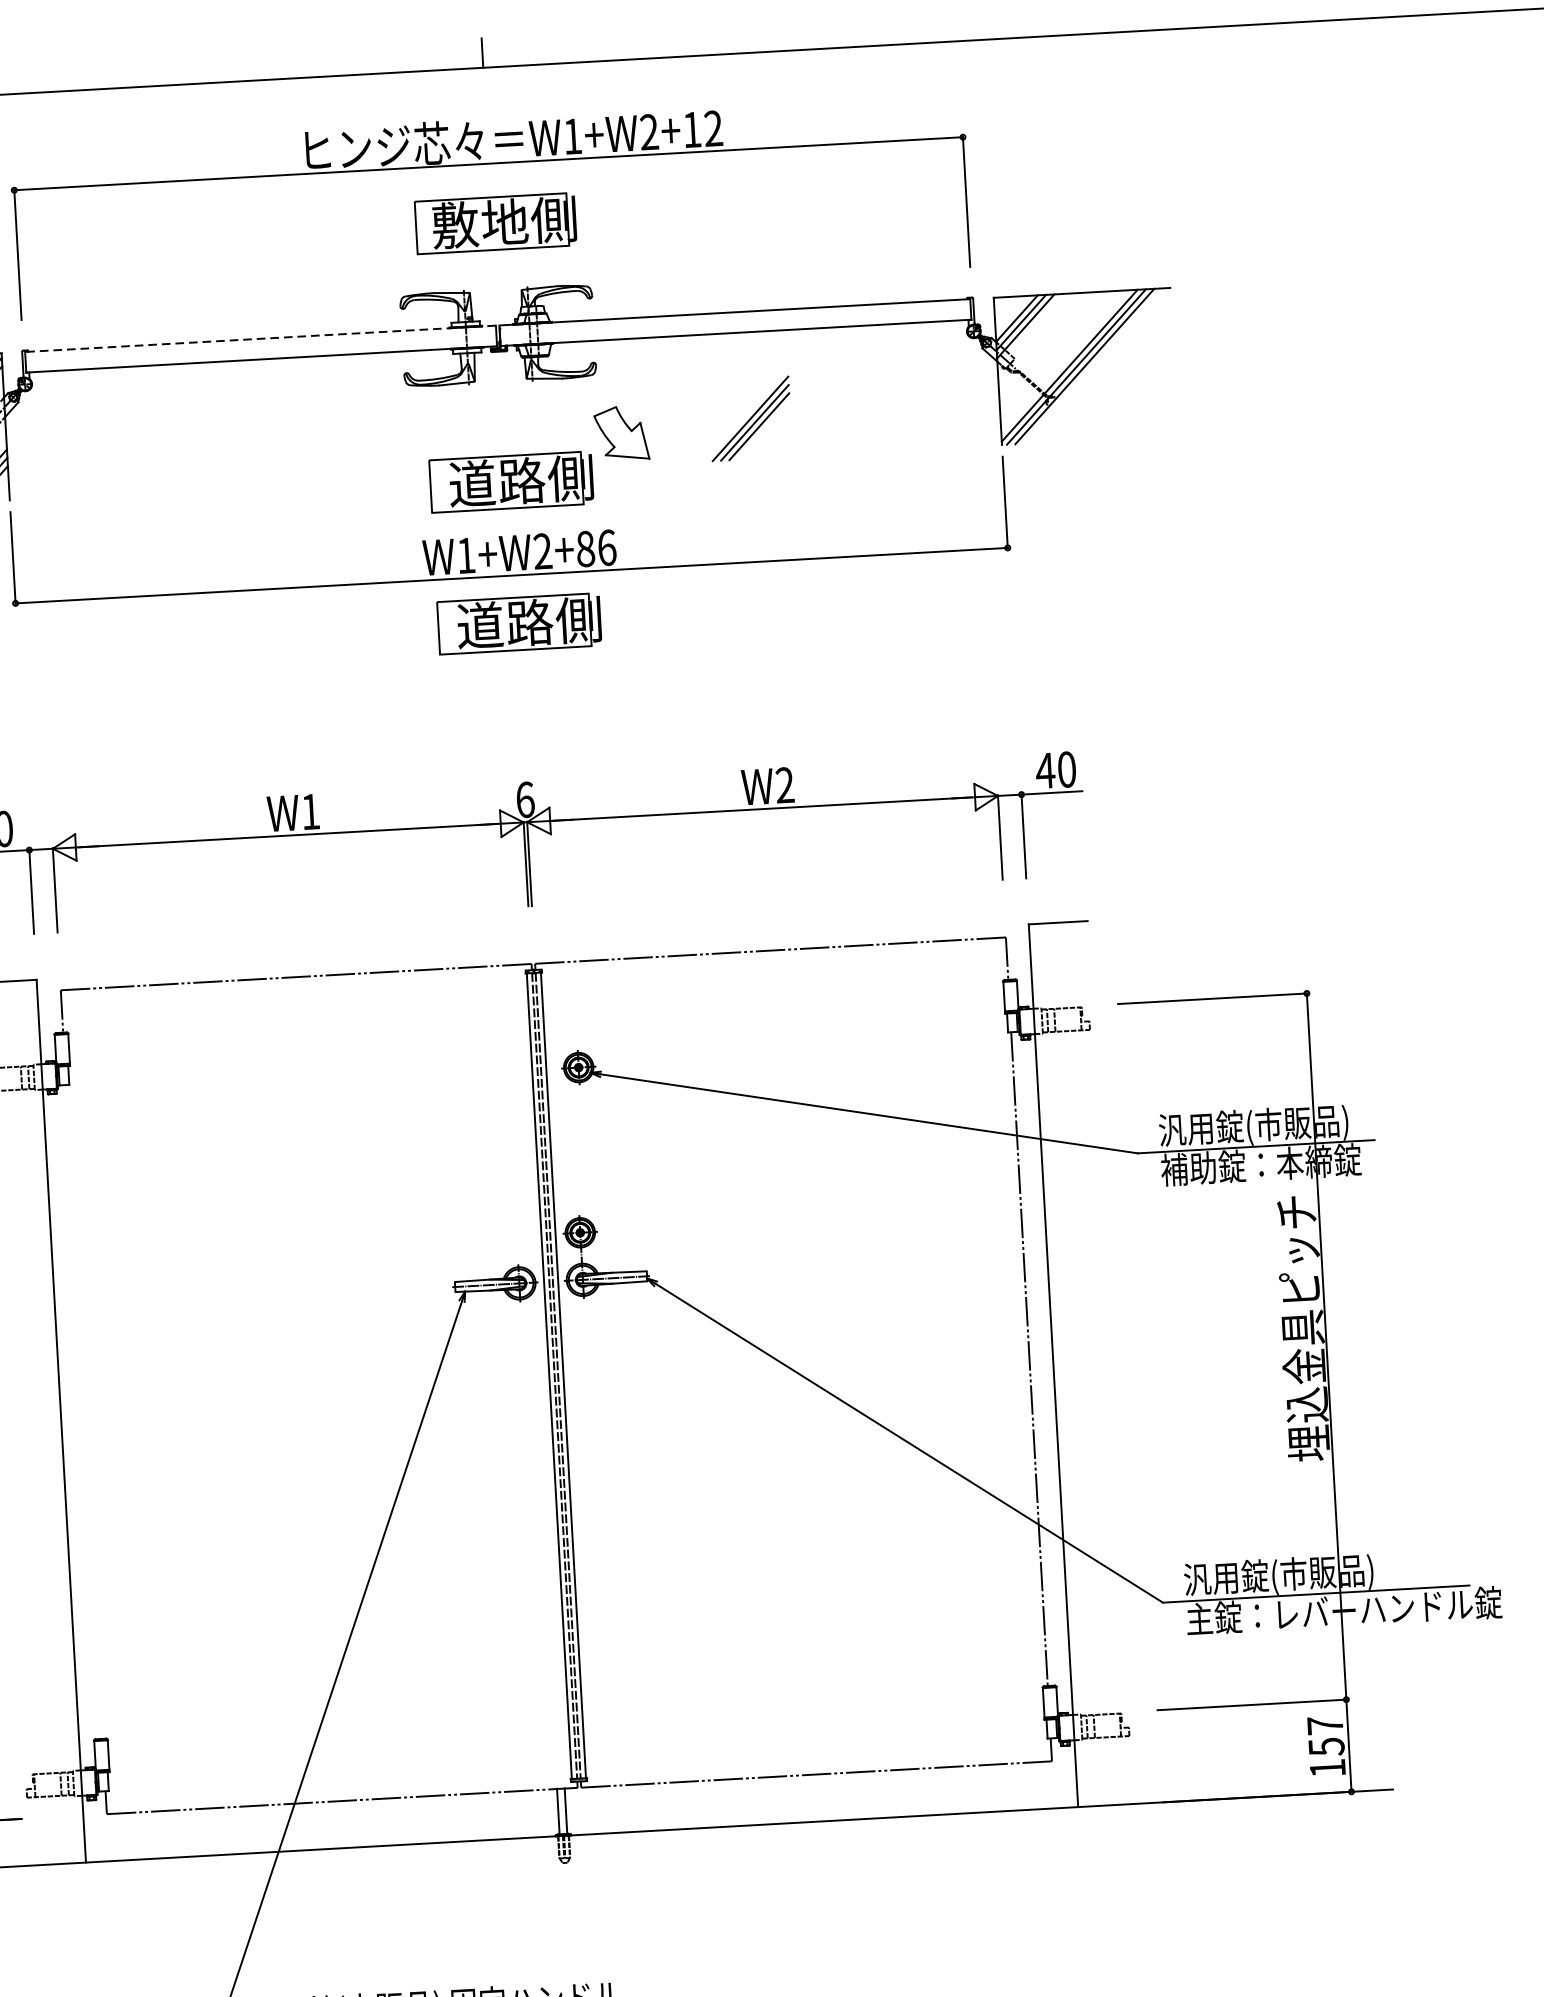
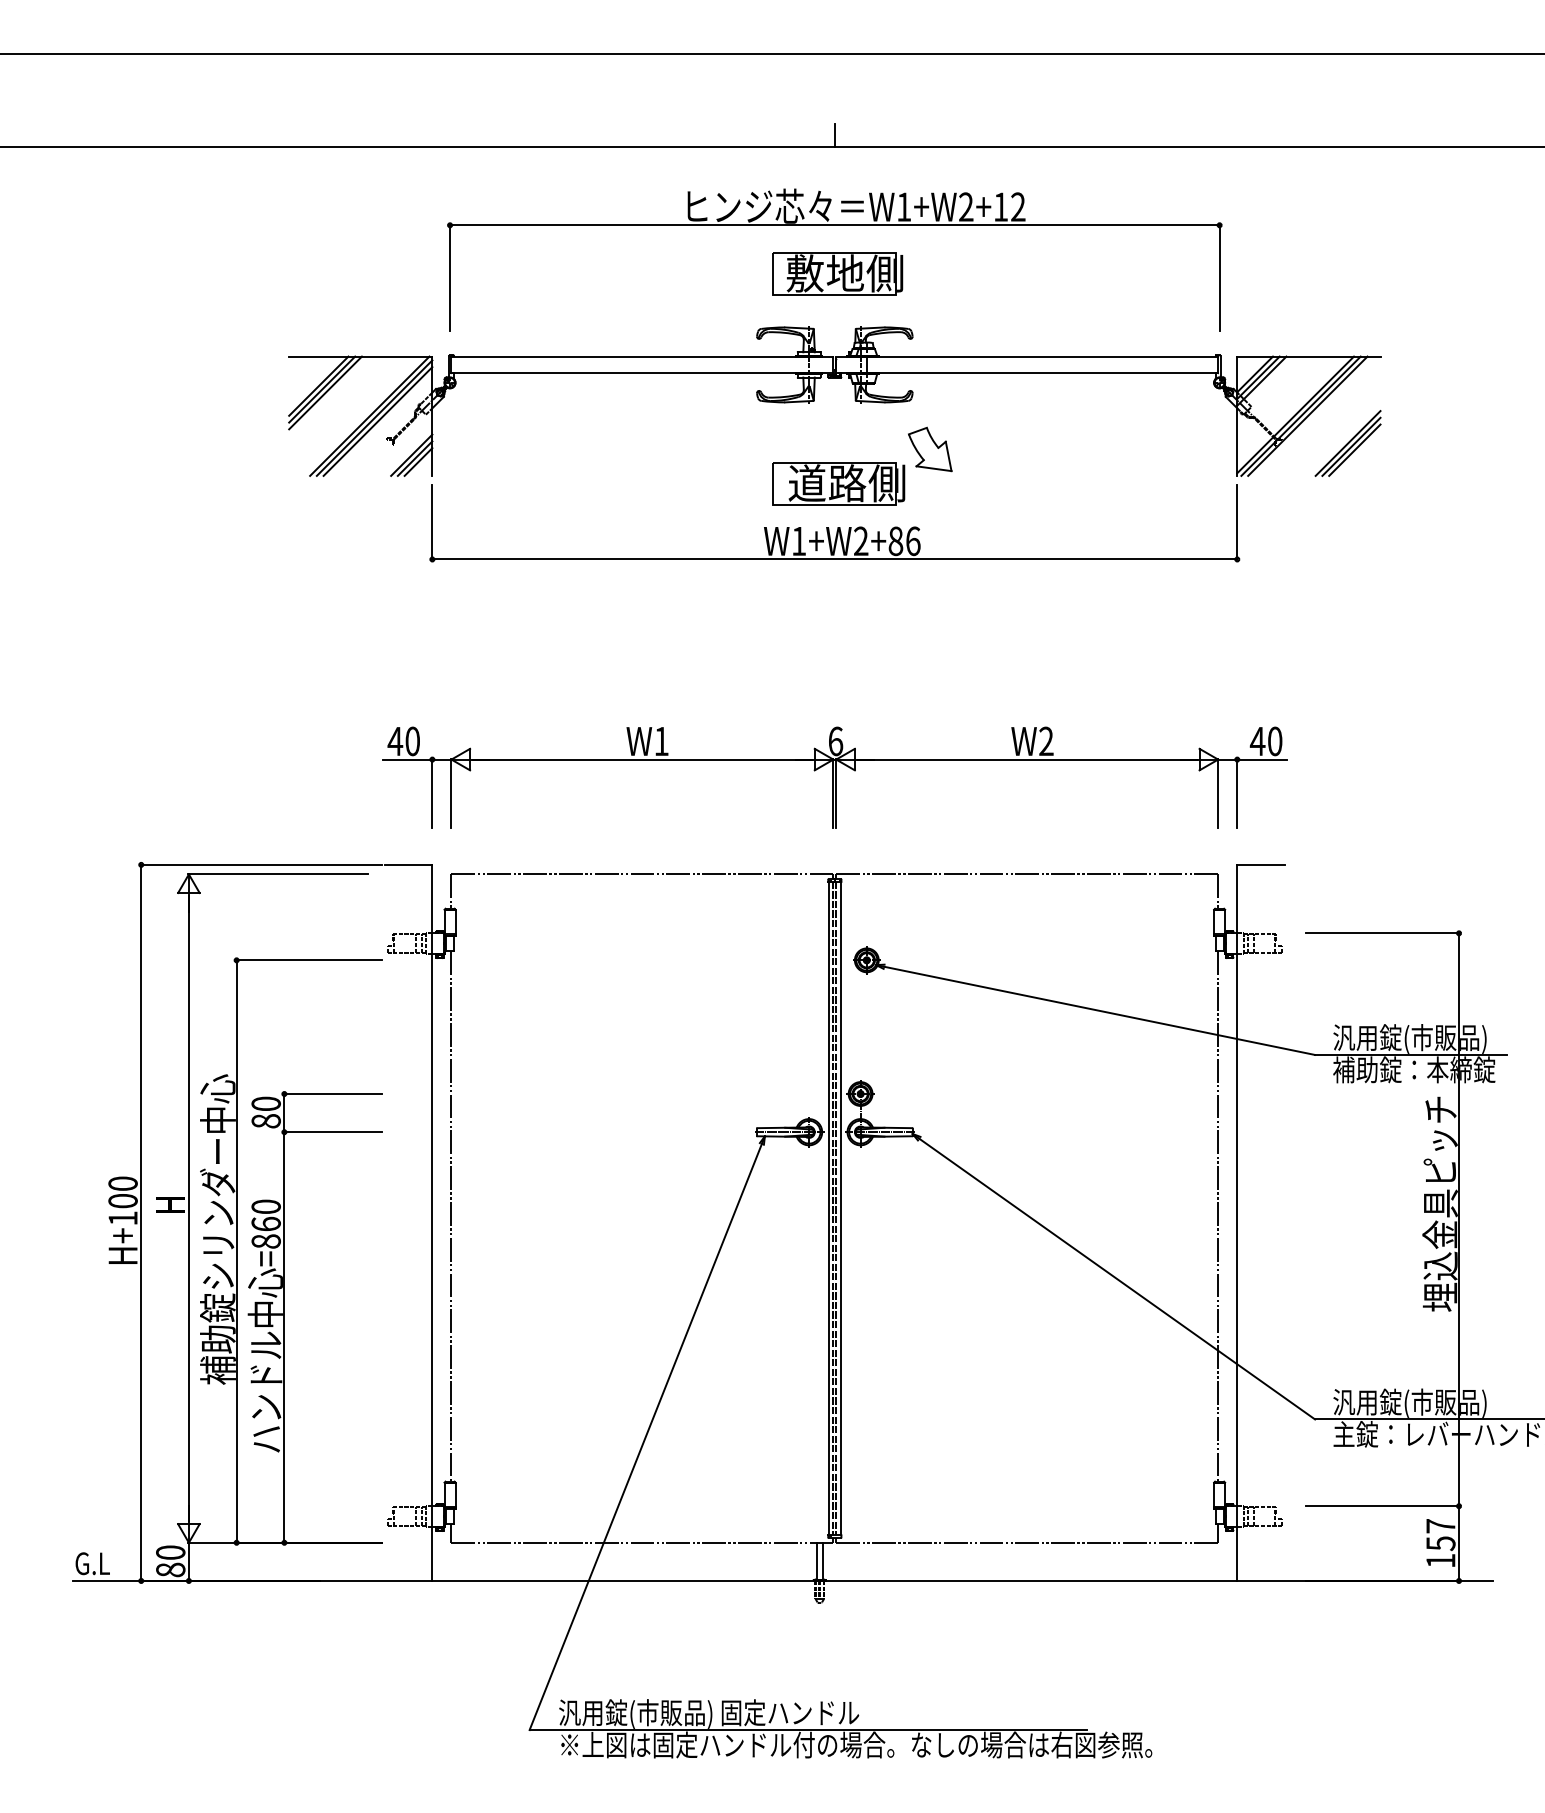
line: (260, 338) -> (642, 356), dashed -> solid
part: (749, 418) -> (1347, 443), moved
part: (518, 623) -> (838, 598), removed
line: (84, 1411) -> (451, 1216), added

